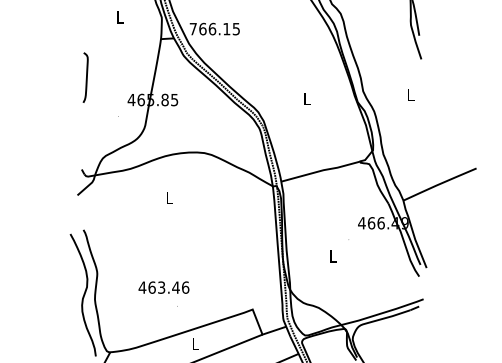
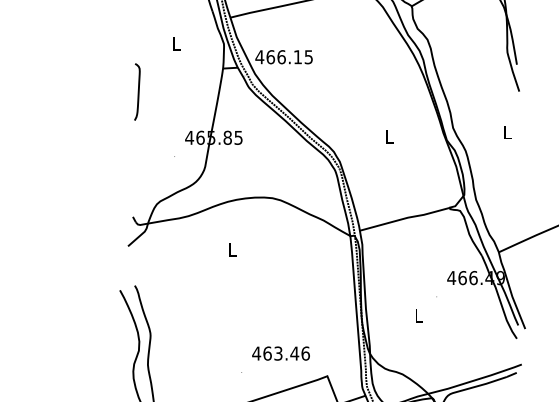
text: (193, 29) -> (260, 57), 766.15 -> 466.15
curve: (86, 77) -> (138, 91), moved
text: (163, 287) -> (280, 353), moved

